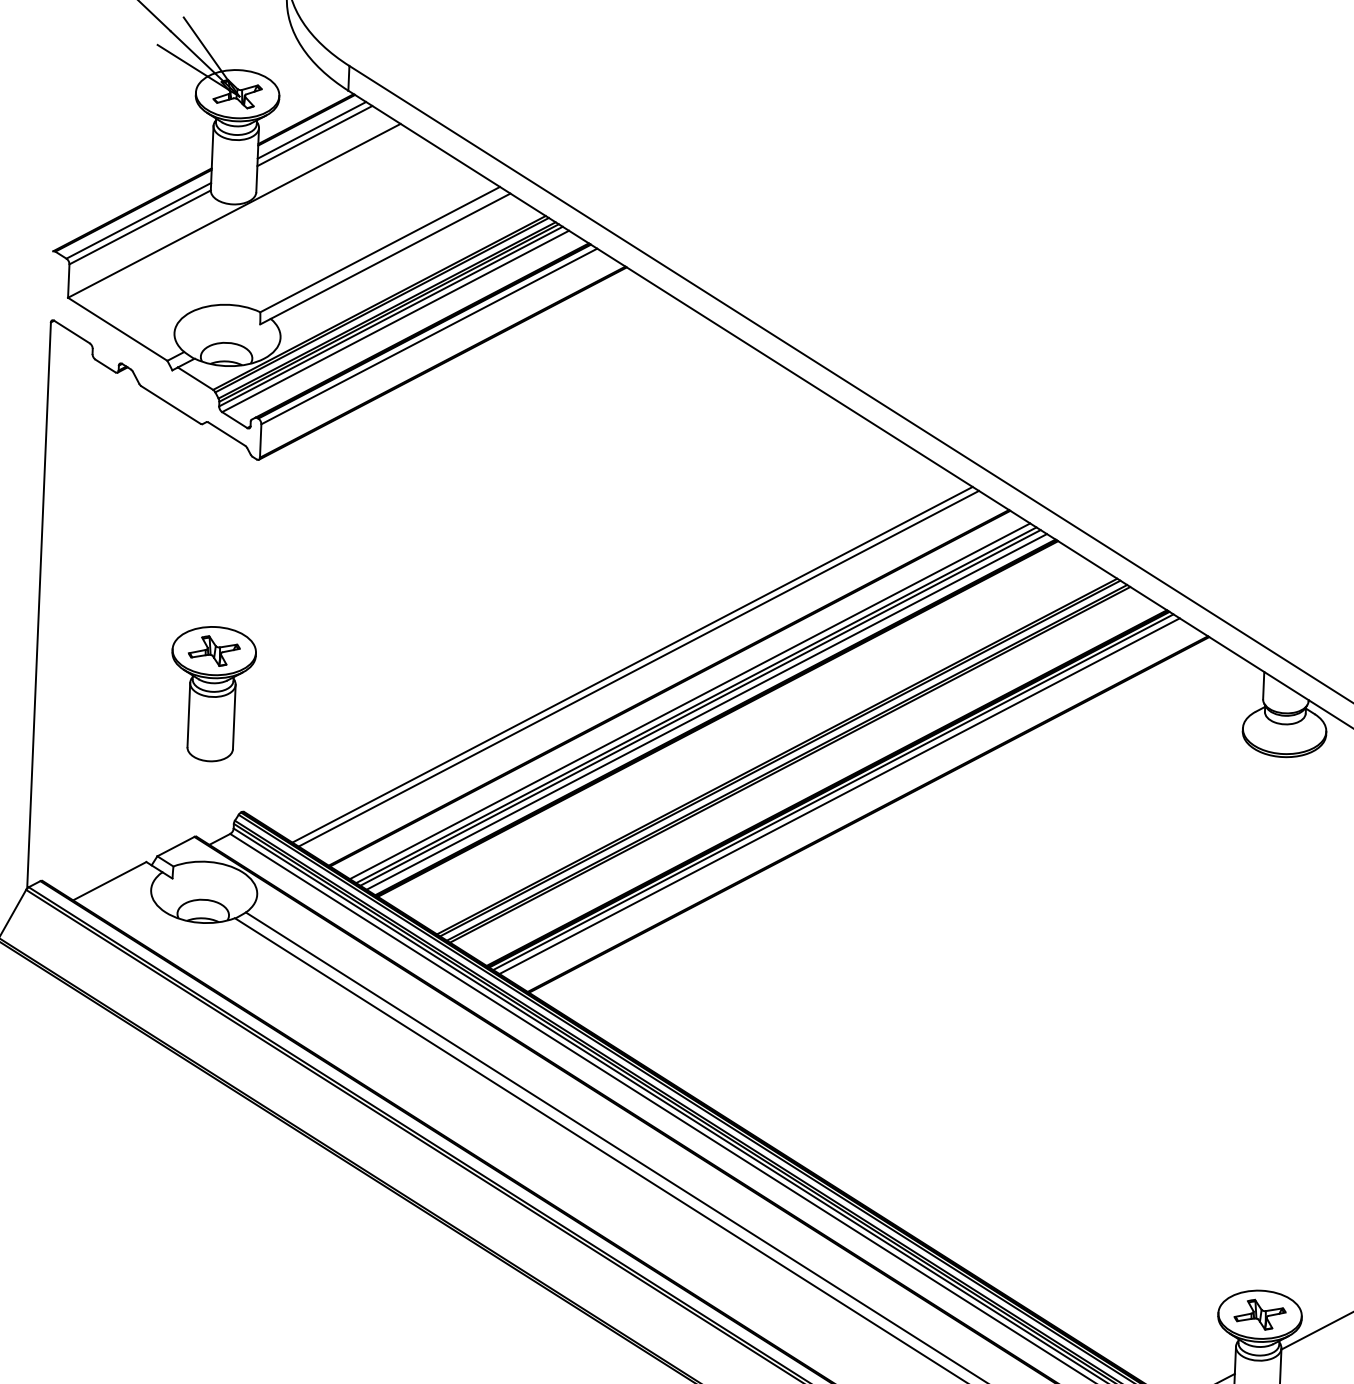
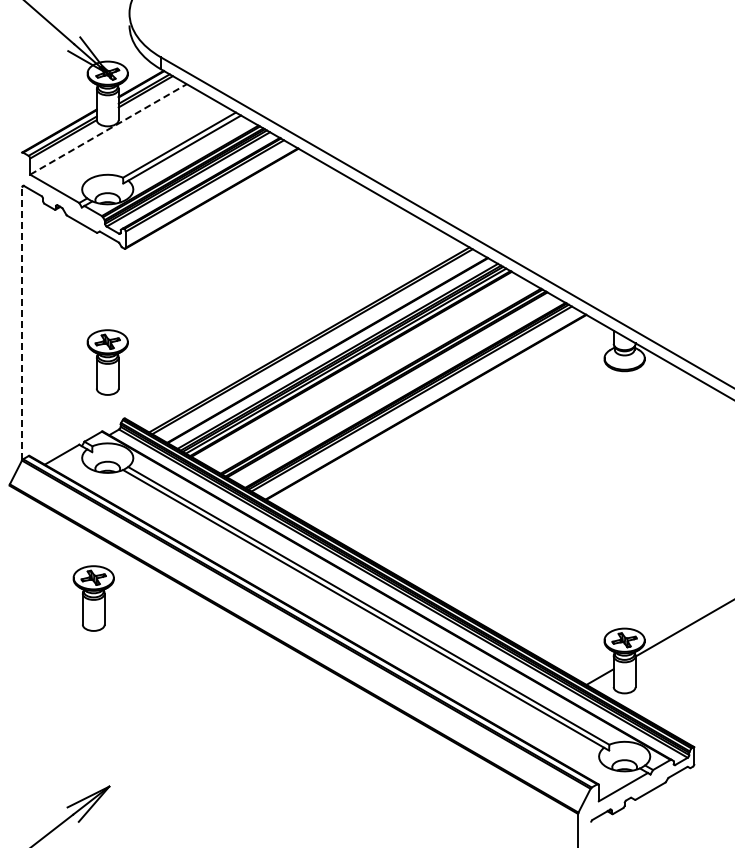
line: (234, 210) -> (108, 129), solid -> dashed
line: (39, 603) -> (22, 322), solid -> dashed
part: (162, 1182) -> (93, 598), added

